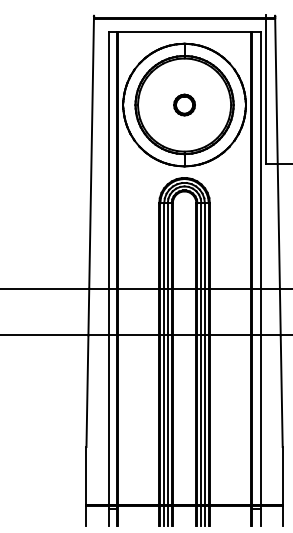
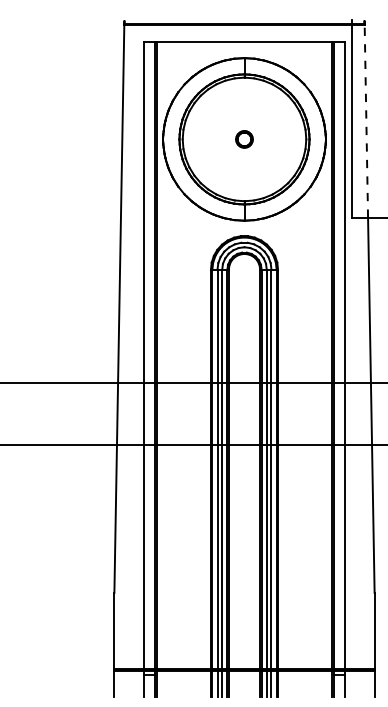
line: (276, 90) -> (366, 120), solid -> dashed
part: (184, 105) -> (244, 139), size x0.6

